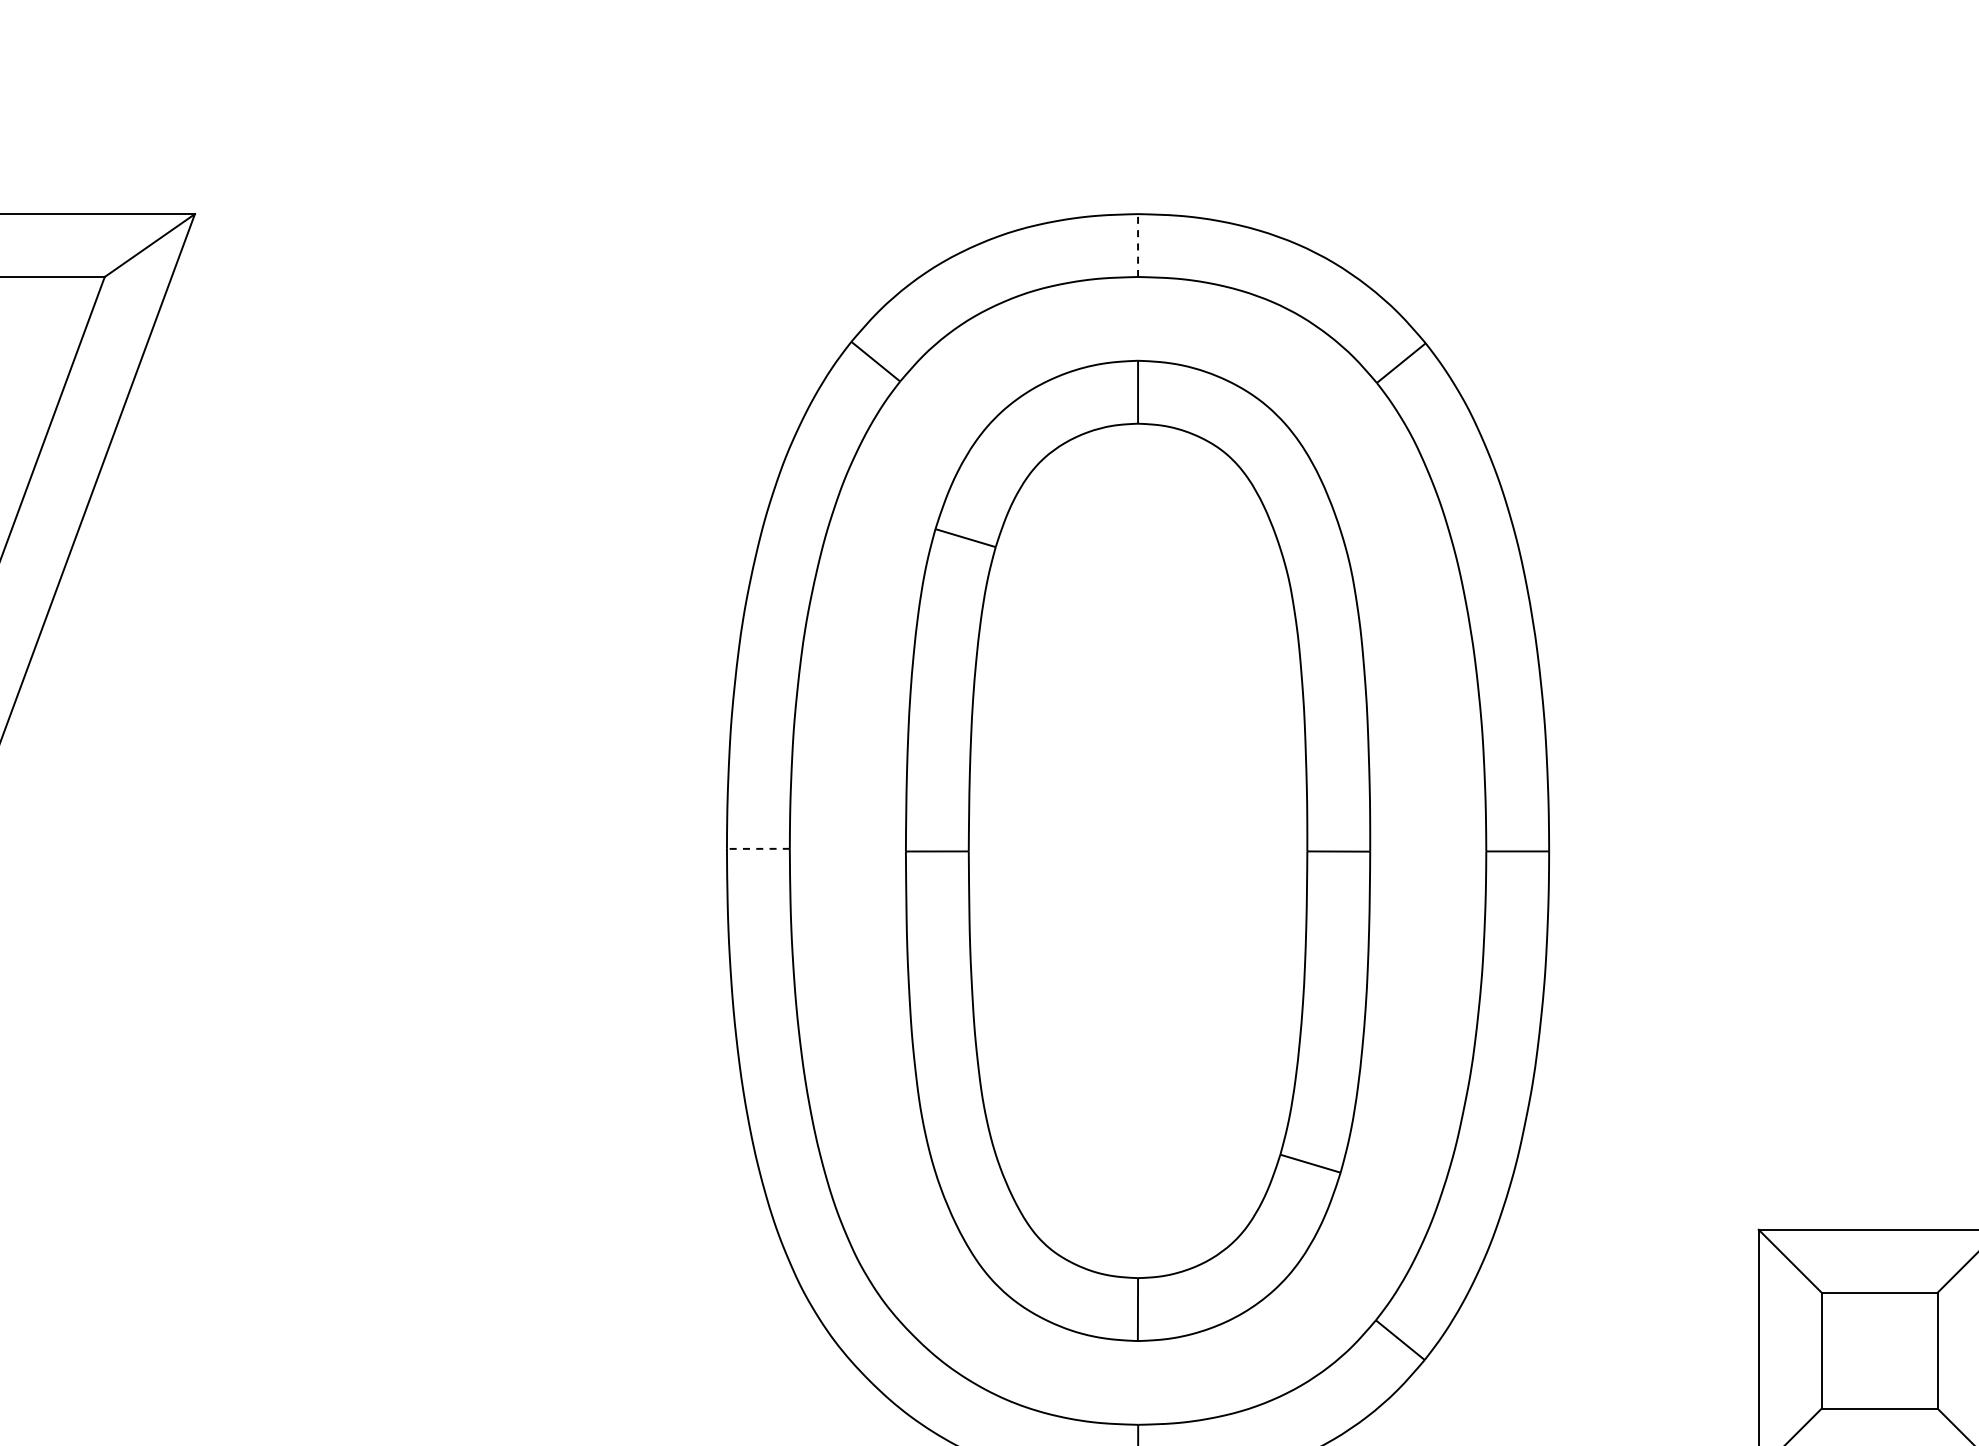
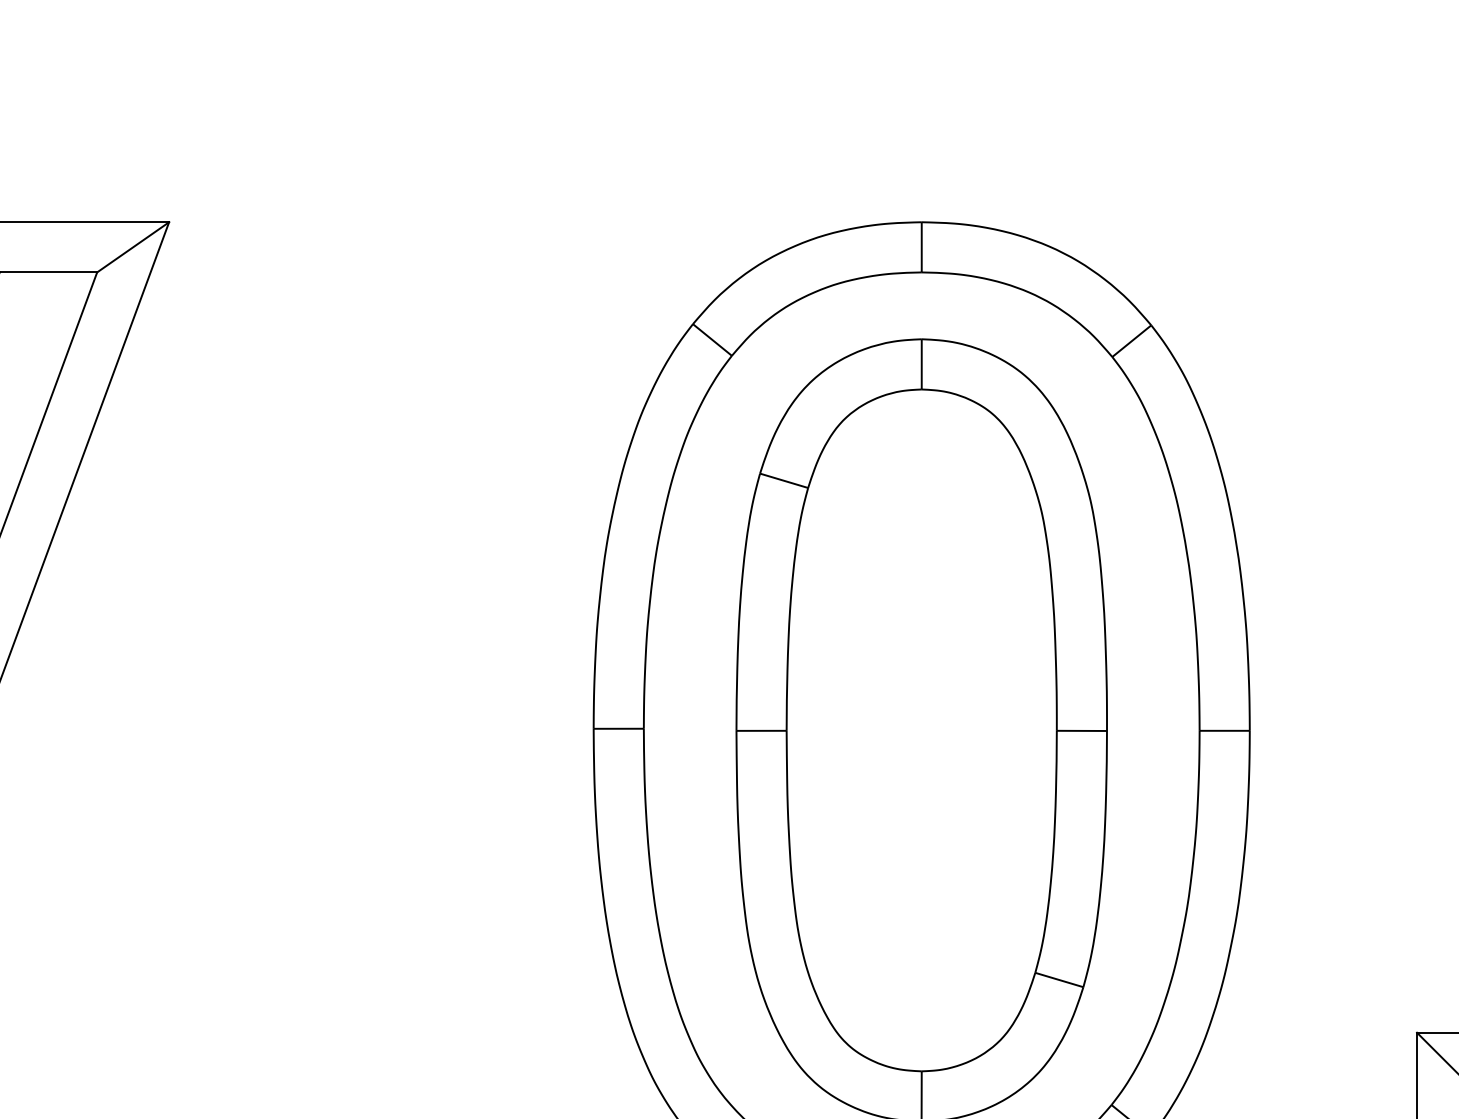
line: (1138, 245) -> (922, 247), dashed -> solid
line: (758, 848) -> (618, 728), dashed -> solid

